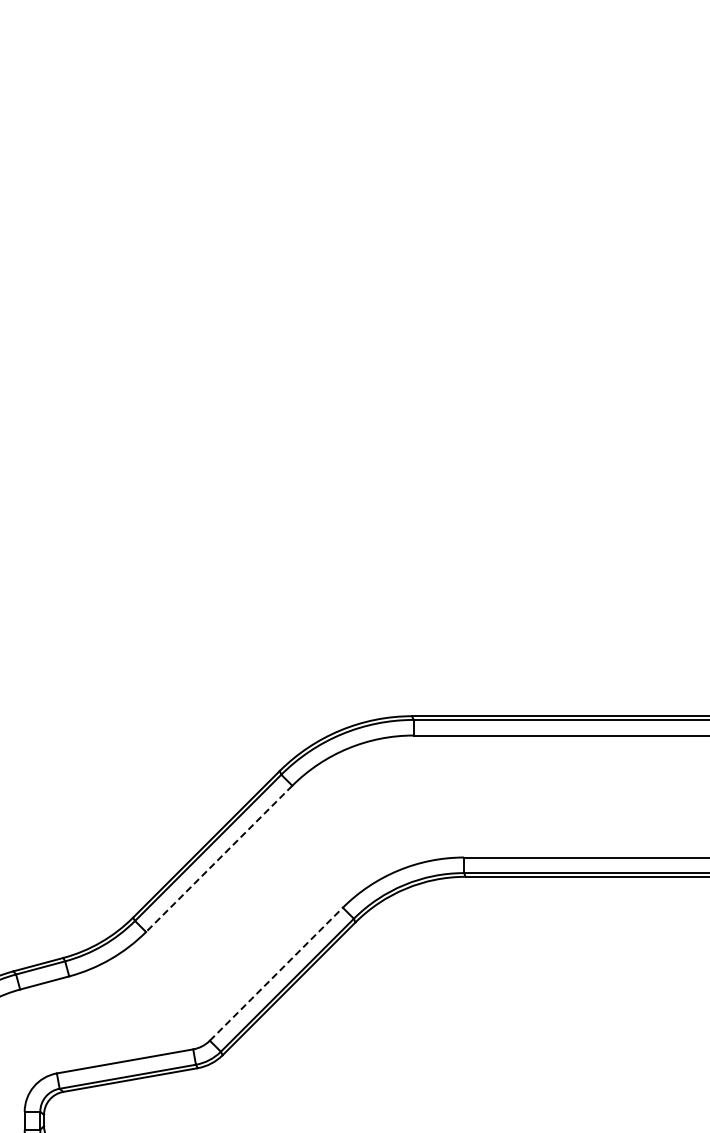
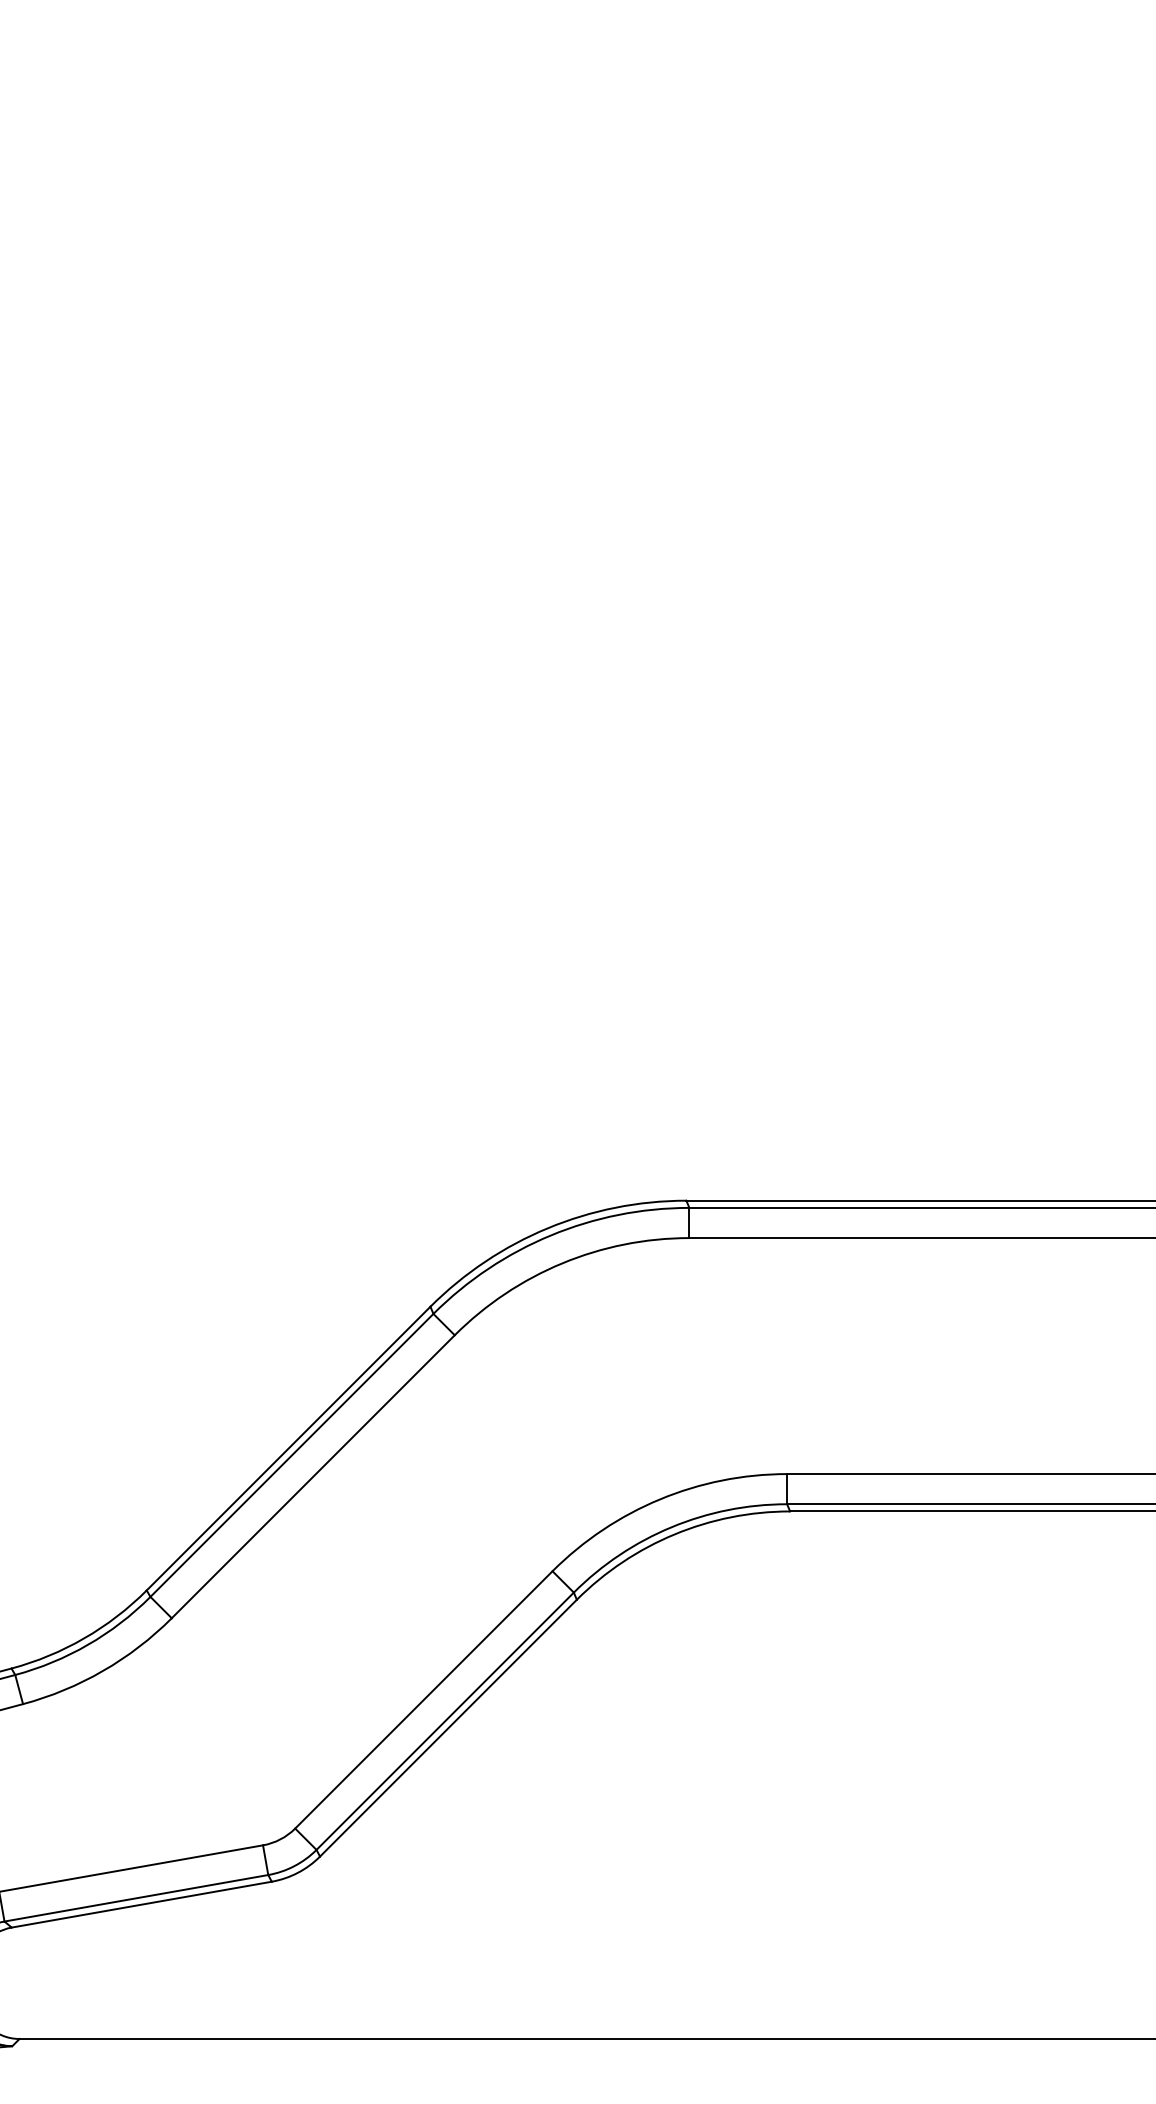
line: (218, 859) -> (311, 1477), dashed -> solid
line: (276, 973) -> (424, 1698), dashed -> solid

